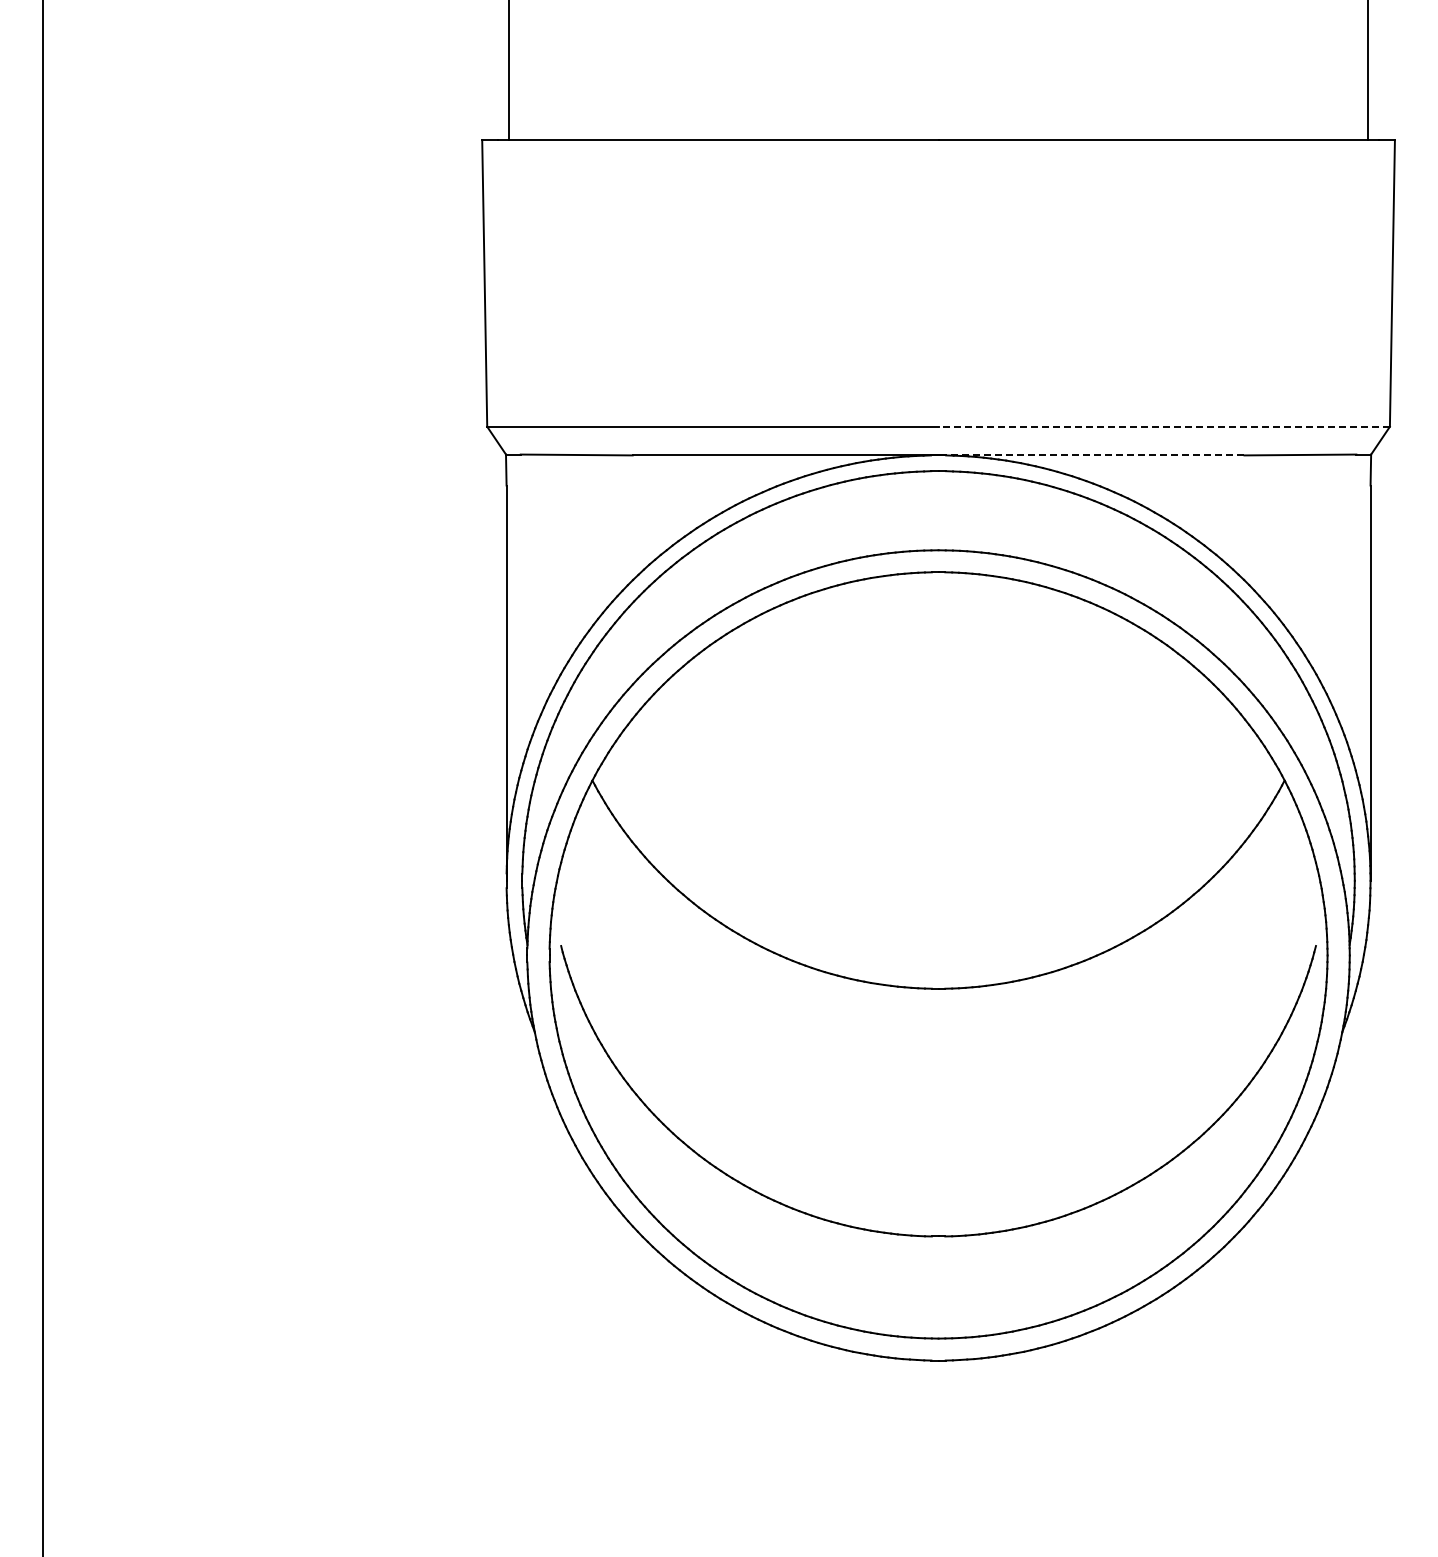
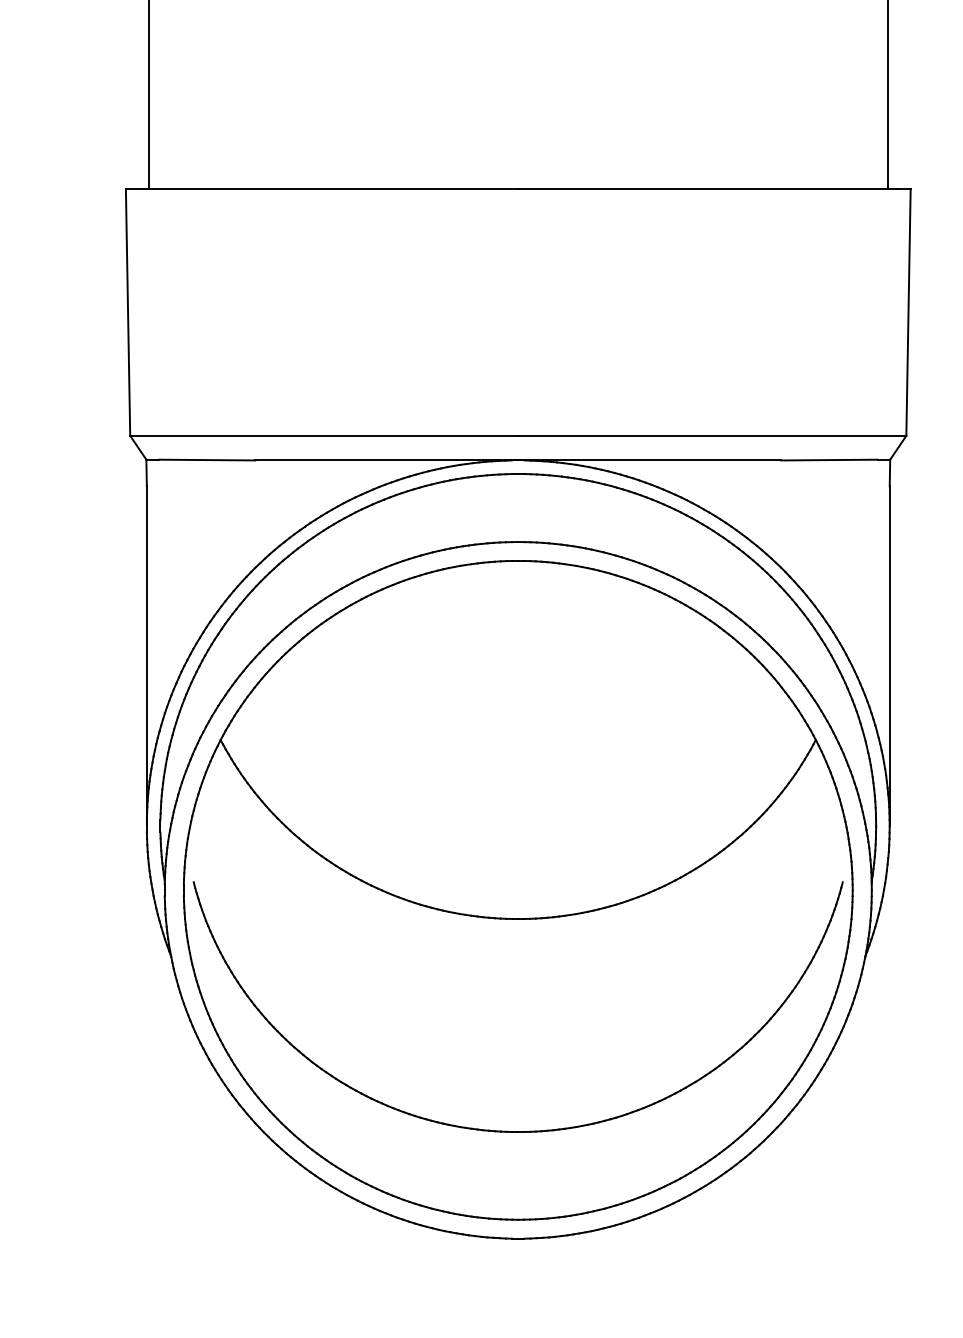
line: (1164, 426) -> (712, 435), dashed -> solid
line: (1091, 455) -> (649, 460), dashed -> solid

